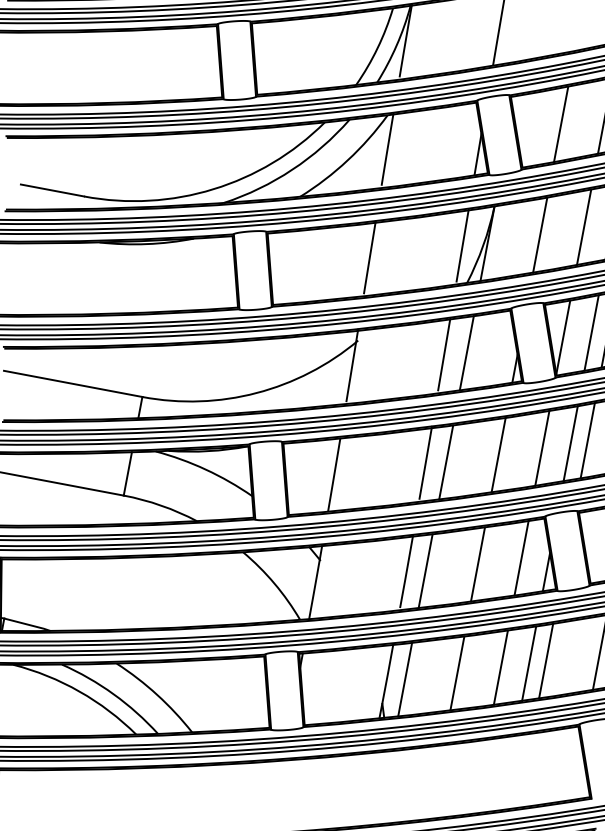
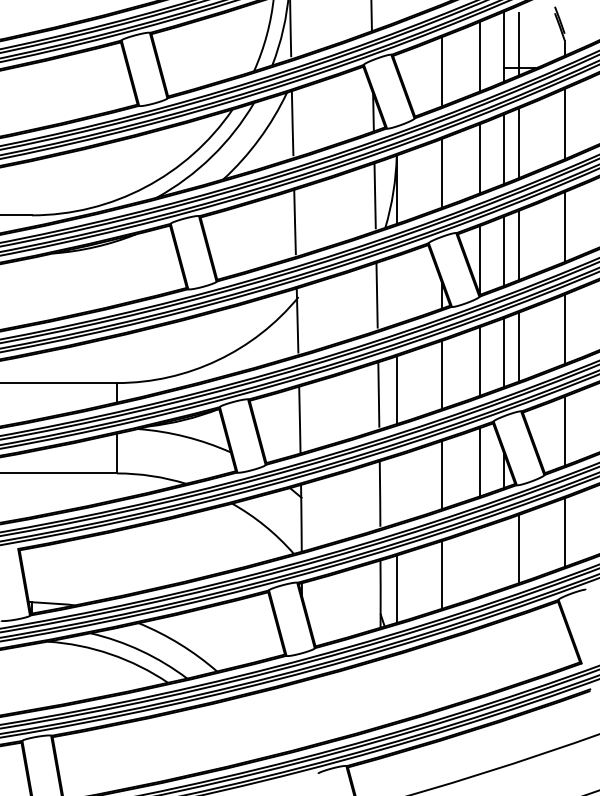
line: (466, 353) -> (396, 290), removed
line: (425, 570) -> (396, 489), removed
line: (528, 663) -> (503, 554), removed
line: (500, 667) -> (479, 562), removed

